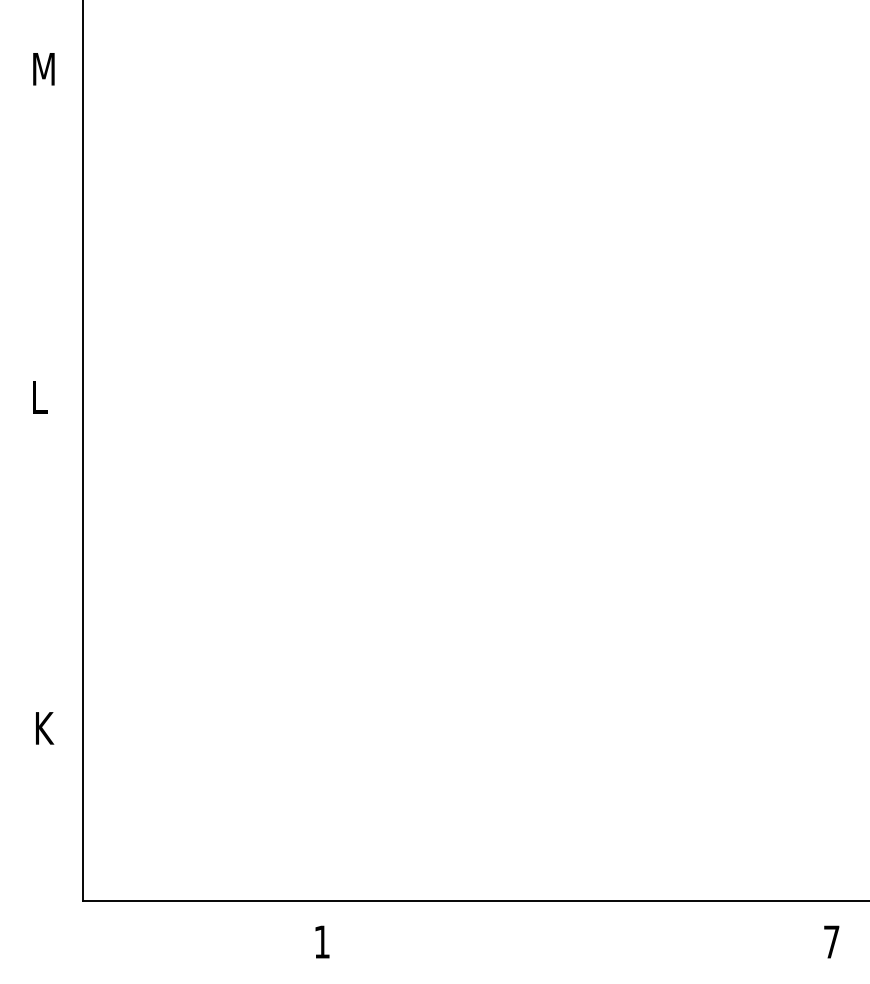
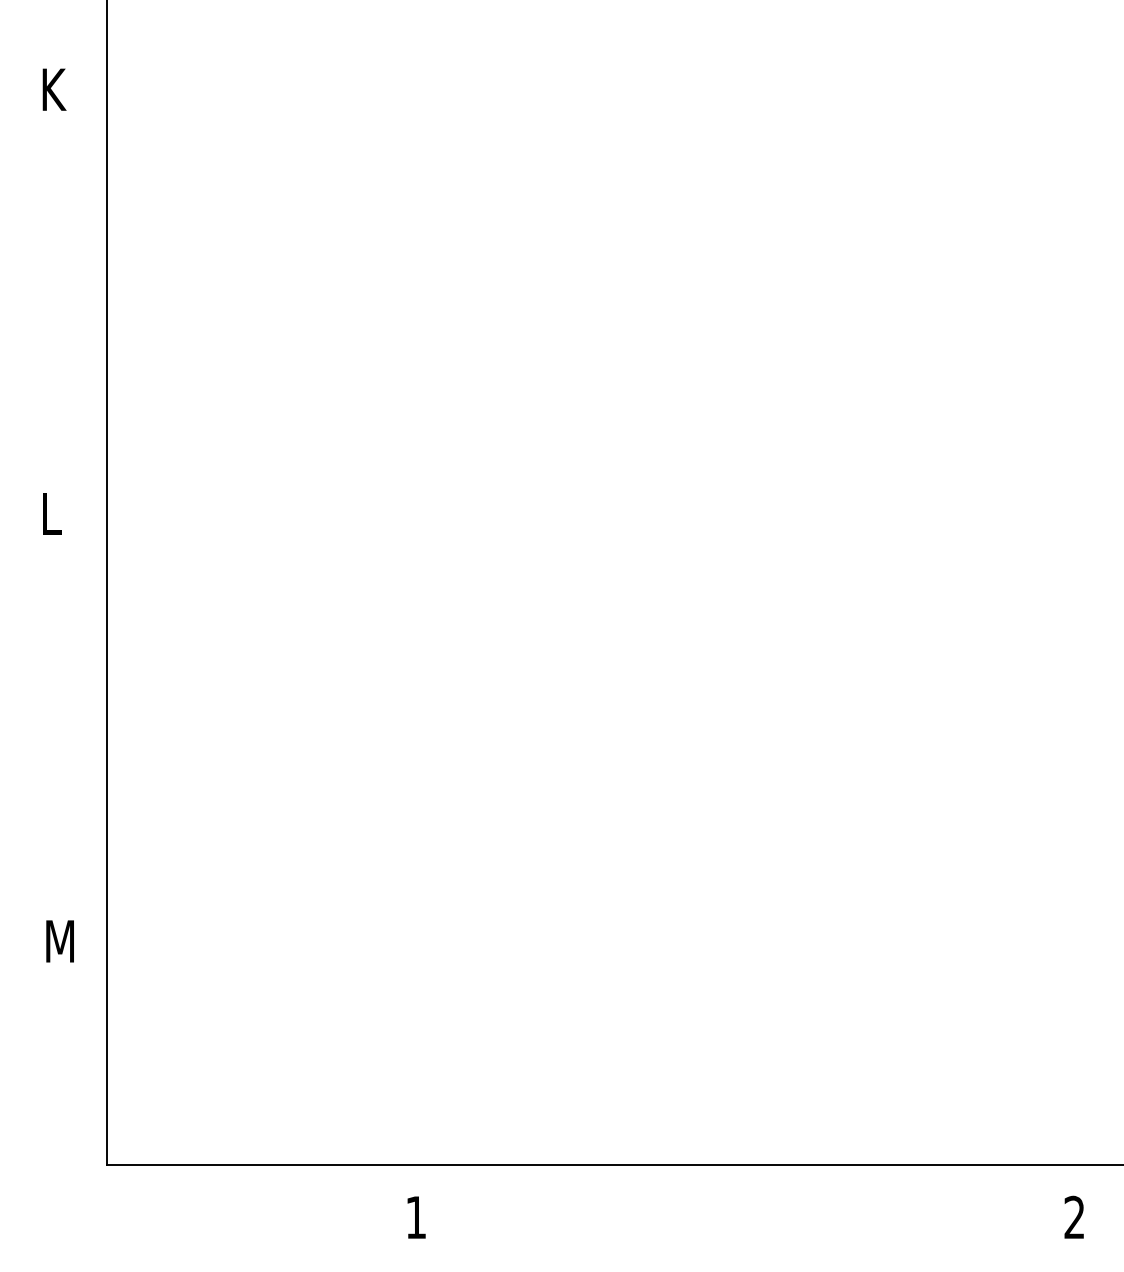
text: (45, 69) -> (58, 89), M -> K
text: (47, 728) -> (61, 941), K -> M
text: (831, 941) -> (1074, 1216), 7 -> 2

